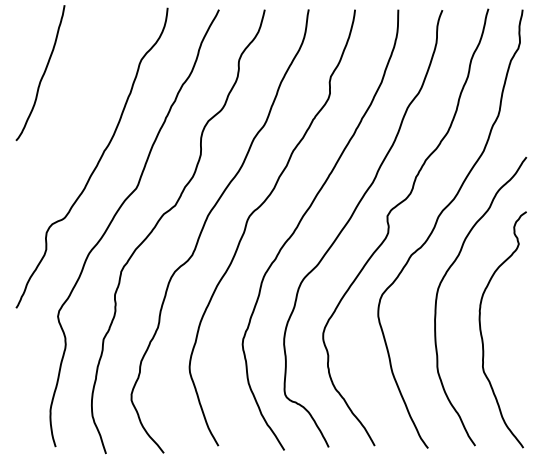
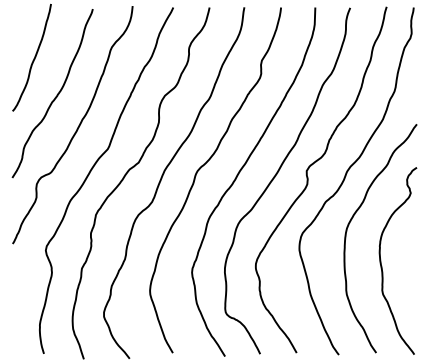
curve: (71, 120) -> (56, 95), added

